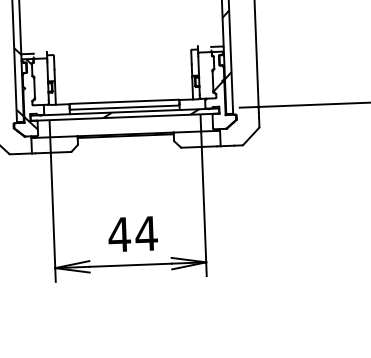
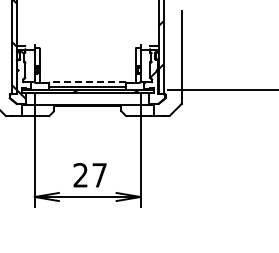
line: (124, 101) -> (87, 82), solid -> dashed
text: (132, 234) -> (89, 175), 44 -> 27

